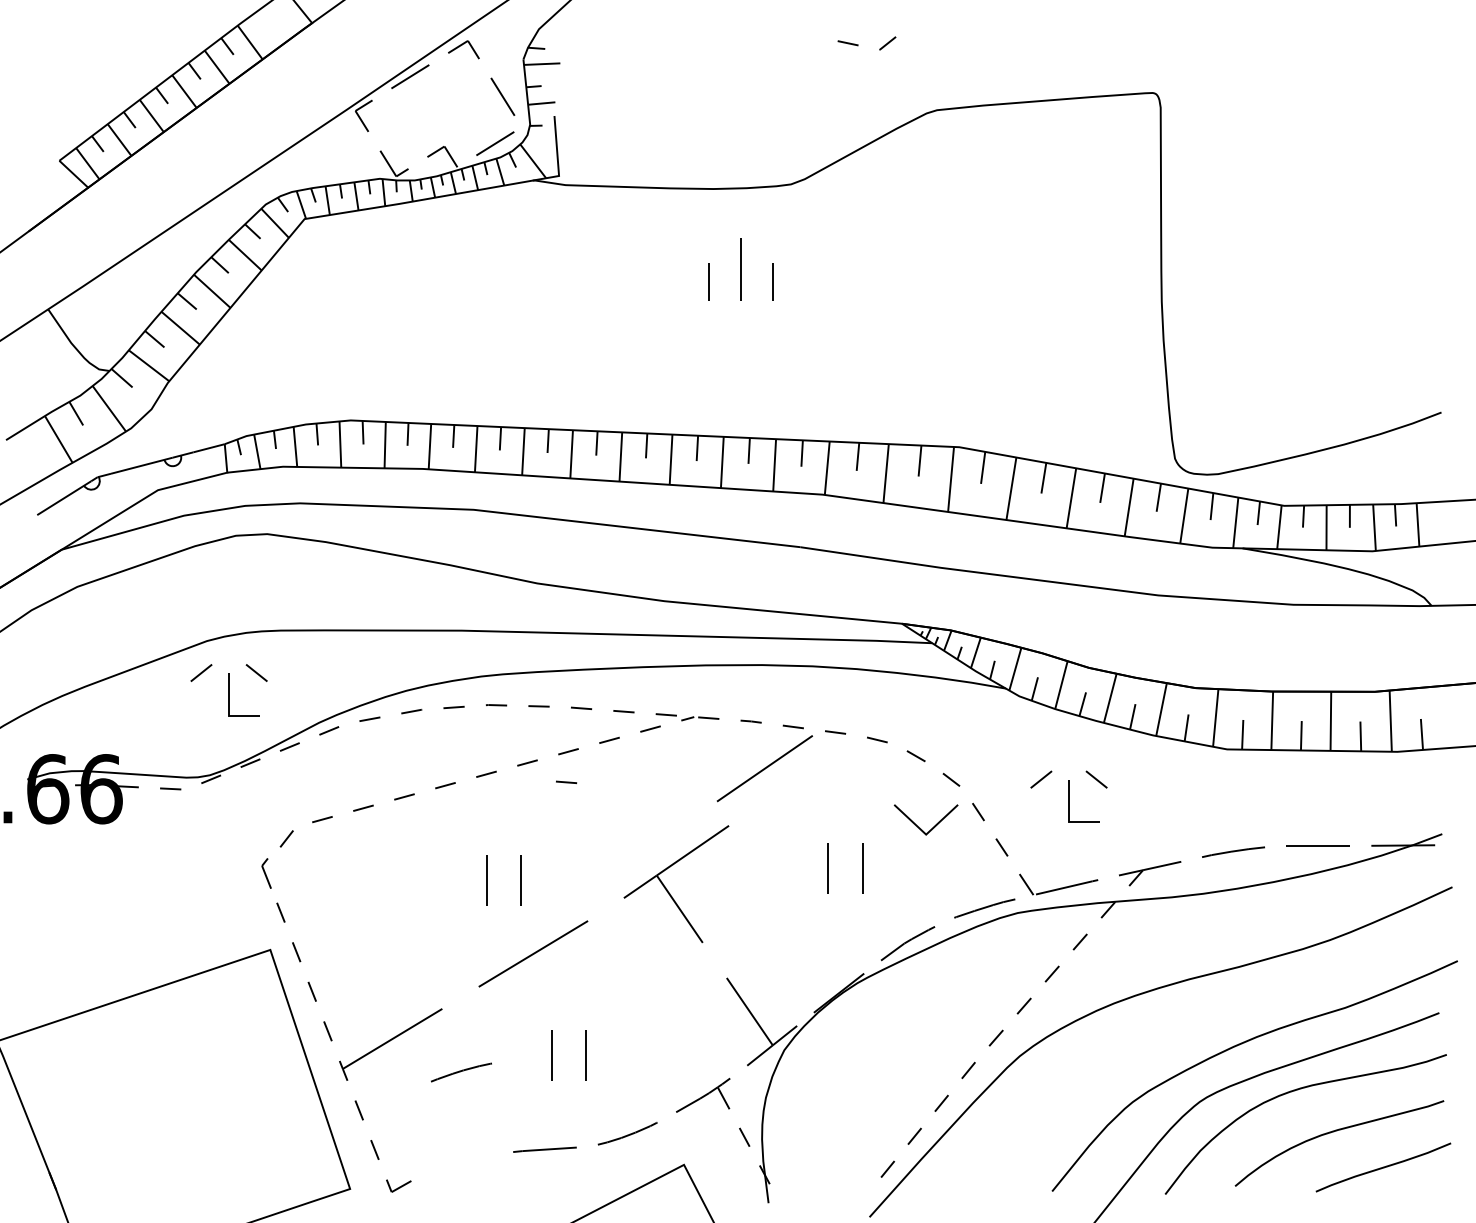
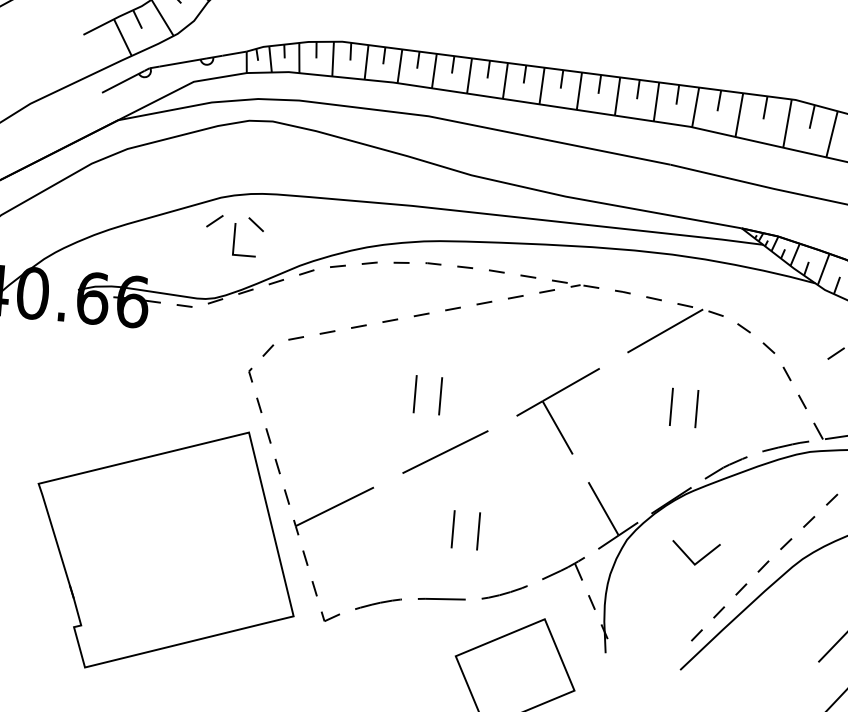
line: (764, 768) -> (665, 330), moved
line: (566, 782) -> (480, 325), removed
part: (921, 828) -> (691, 559), moved
part: (265, 873) -> (250, 375), size x0.62
part: (461, 1072) -> (378, 604), moved

